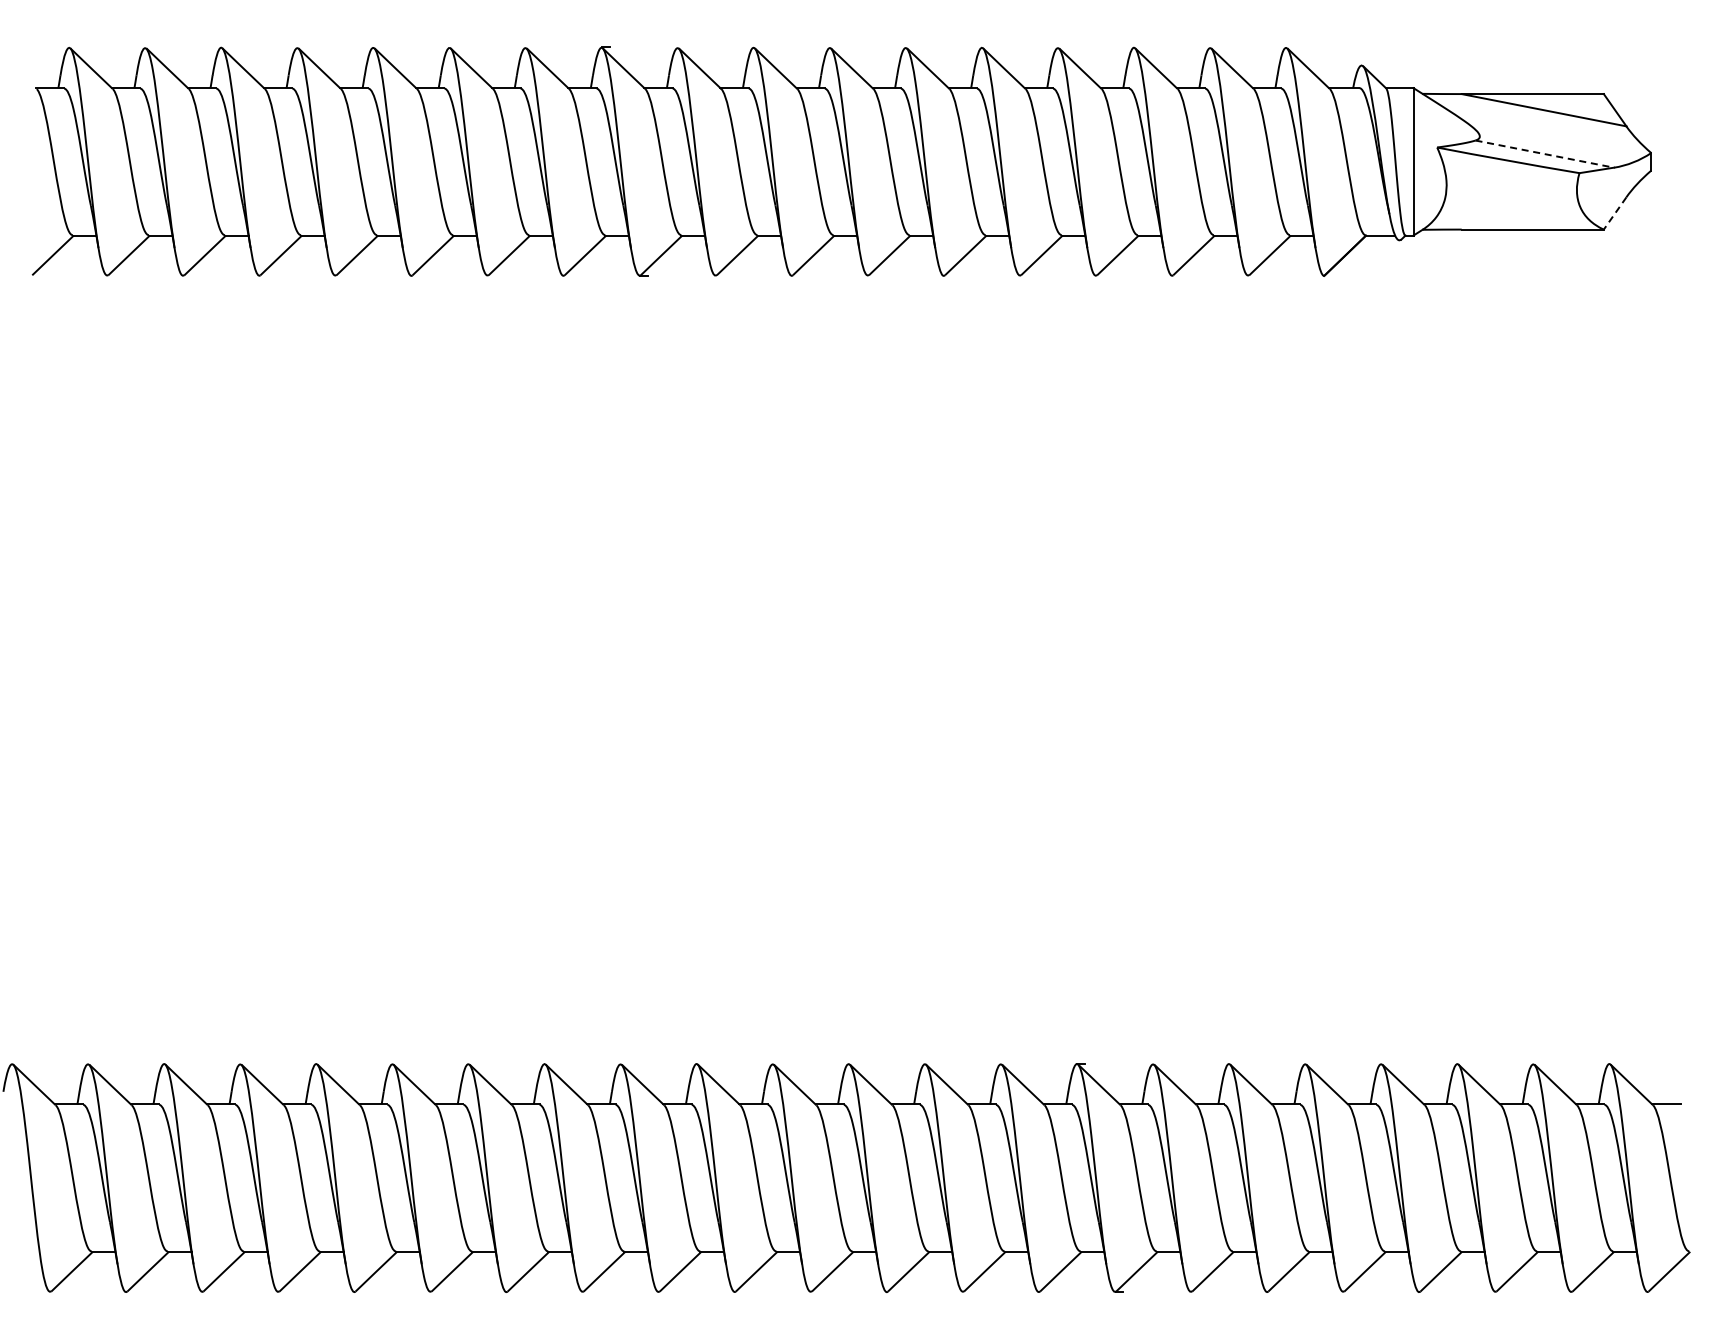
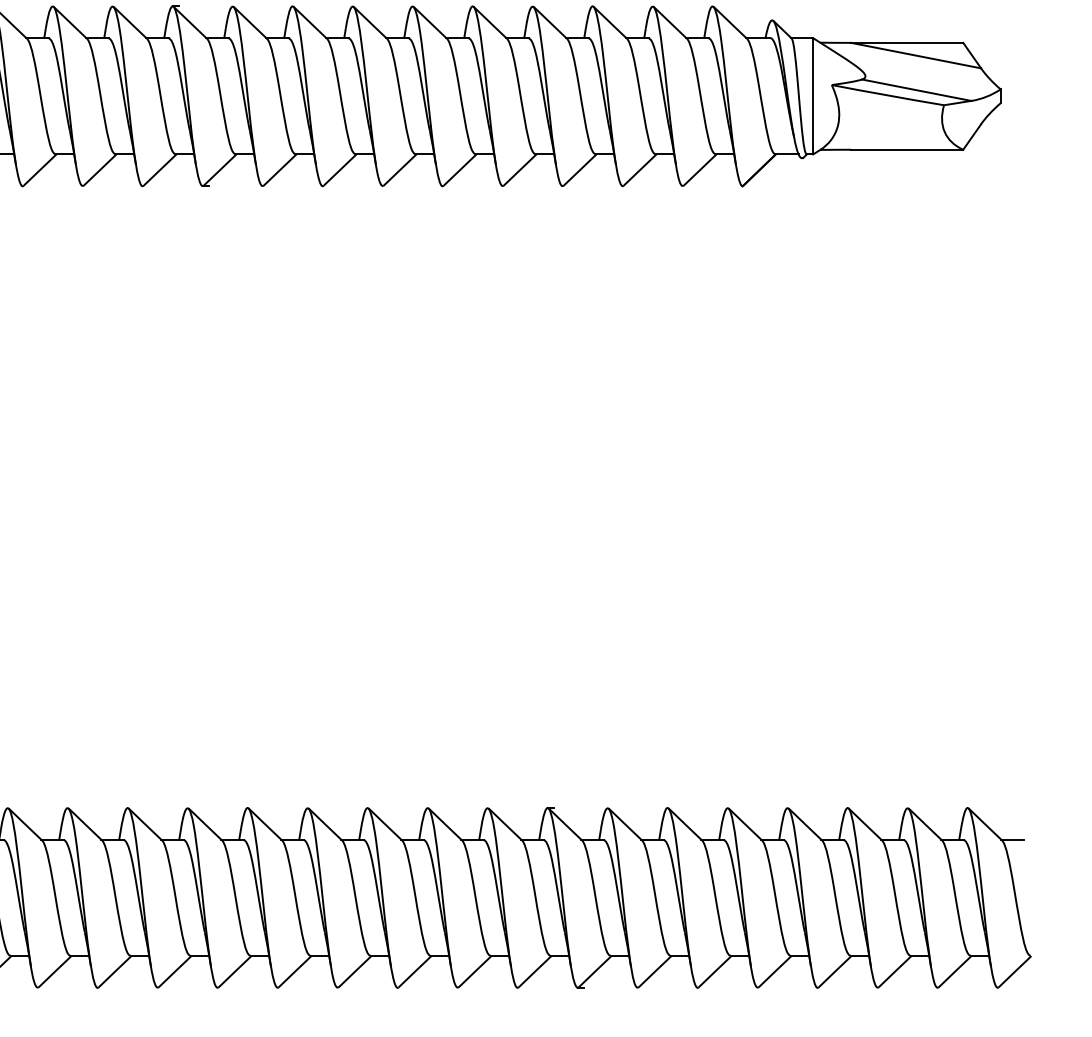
line: (1544, 154) -> (916, 90), dashed -> solid
line: (1615, 213) -> (972, 137), dashed -> solid

